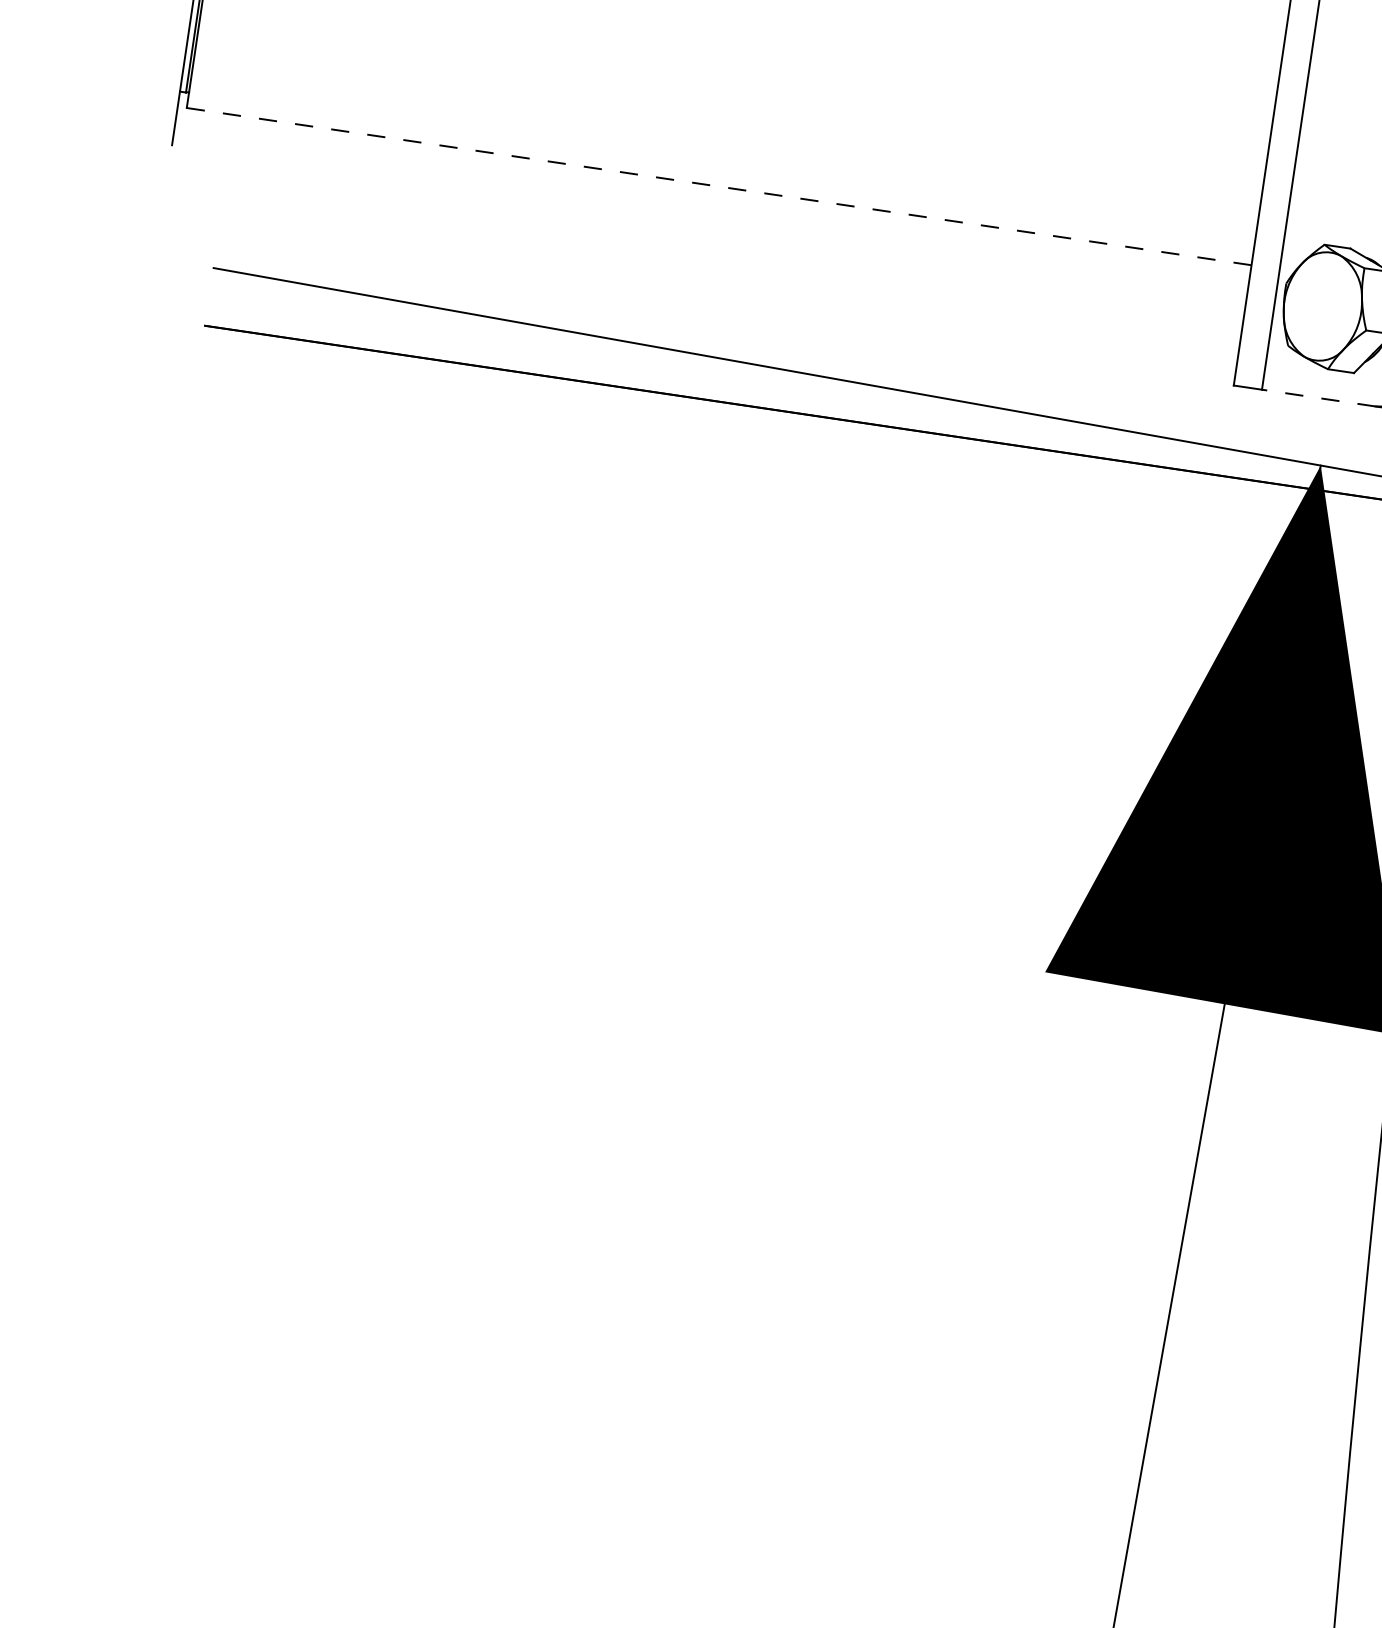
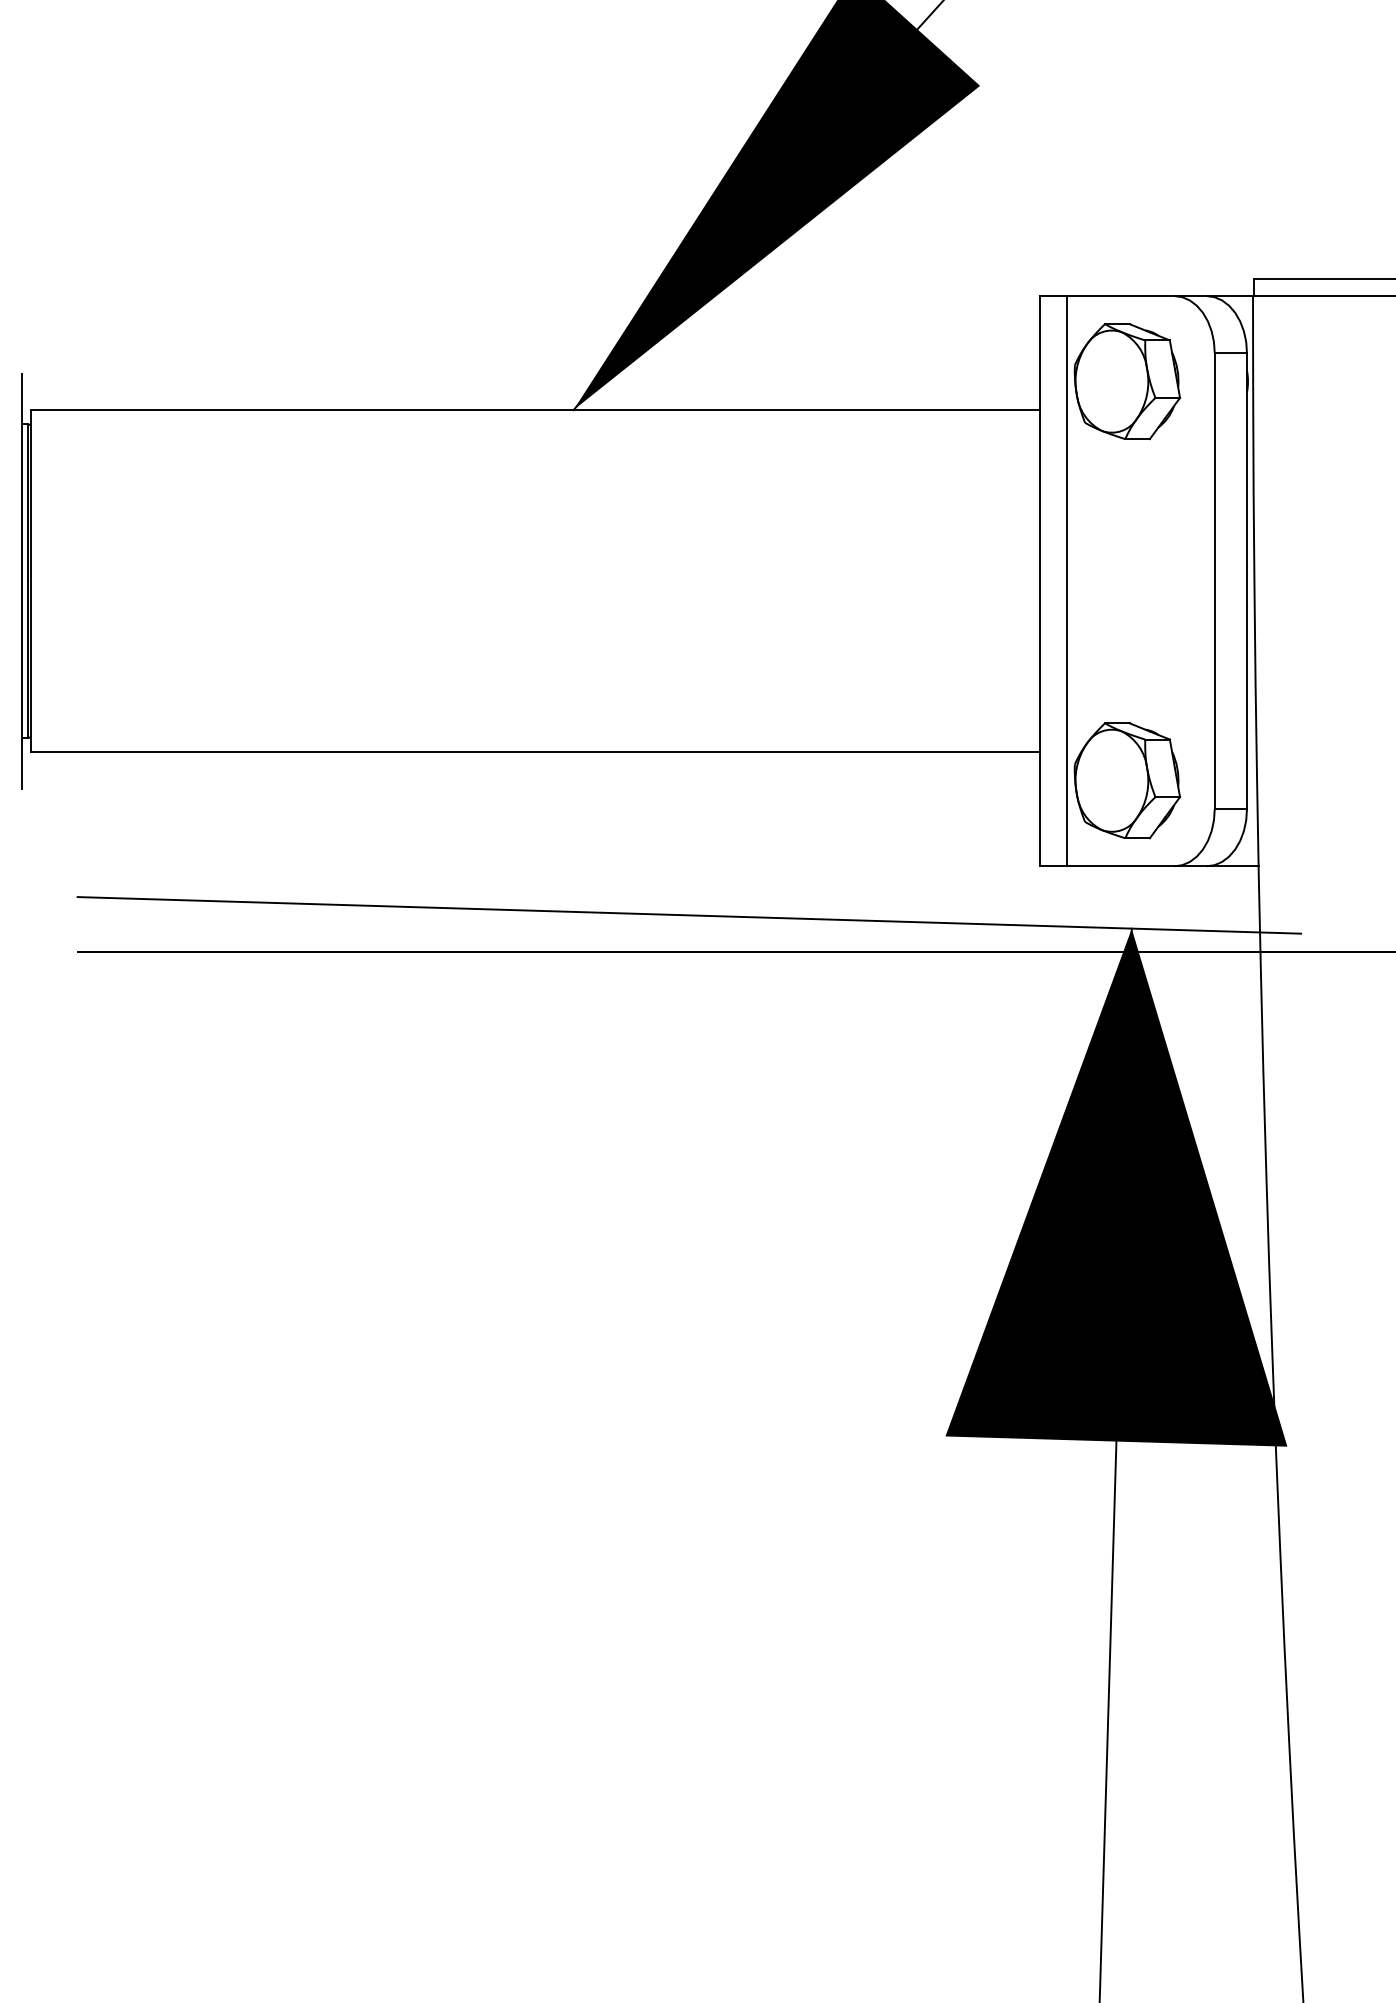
line: (719, 186) -> (535, 752), dashed -> solid
line: (1318, 398) -> (1120, 866), dashed -> solid

